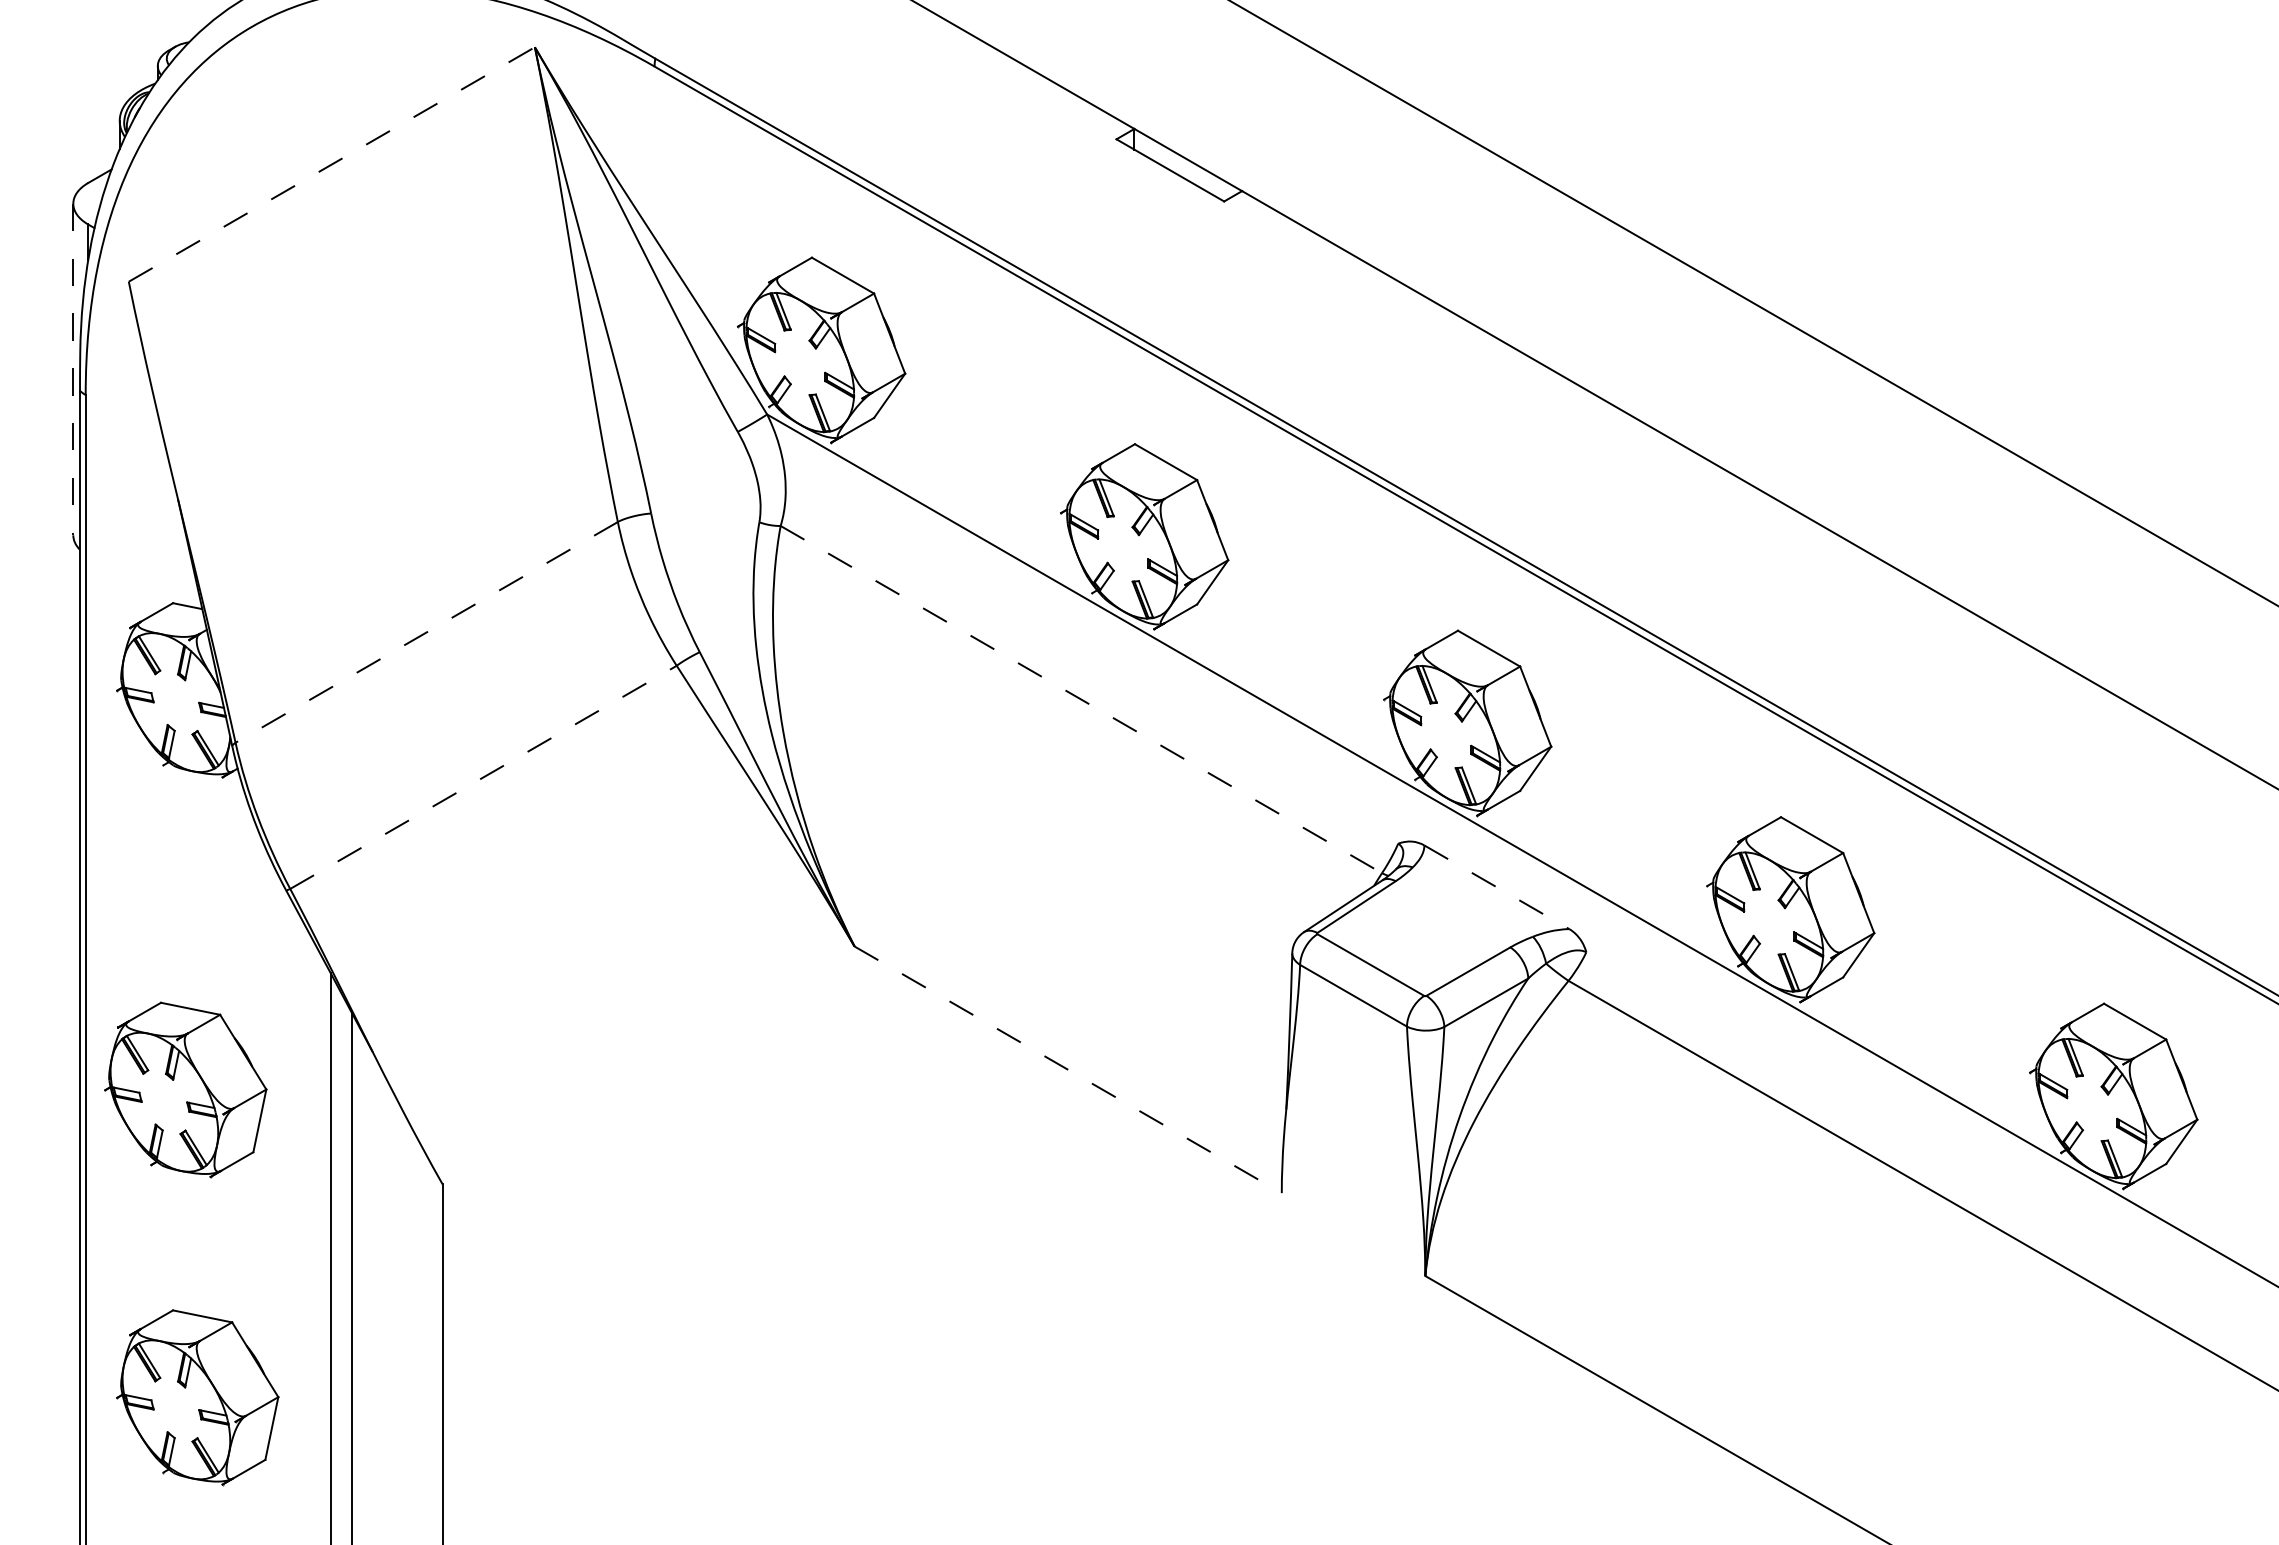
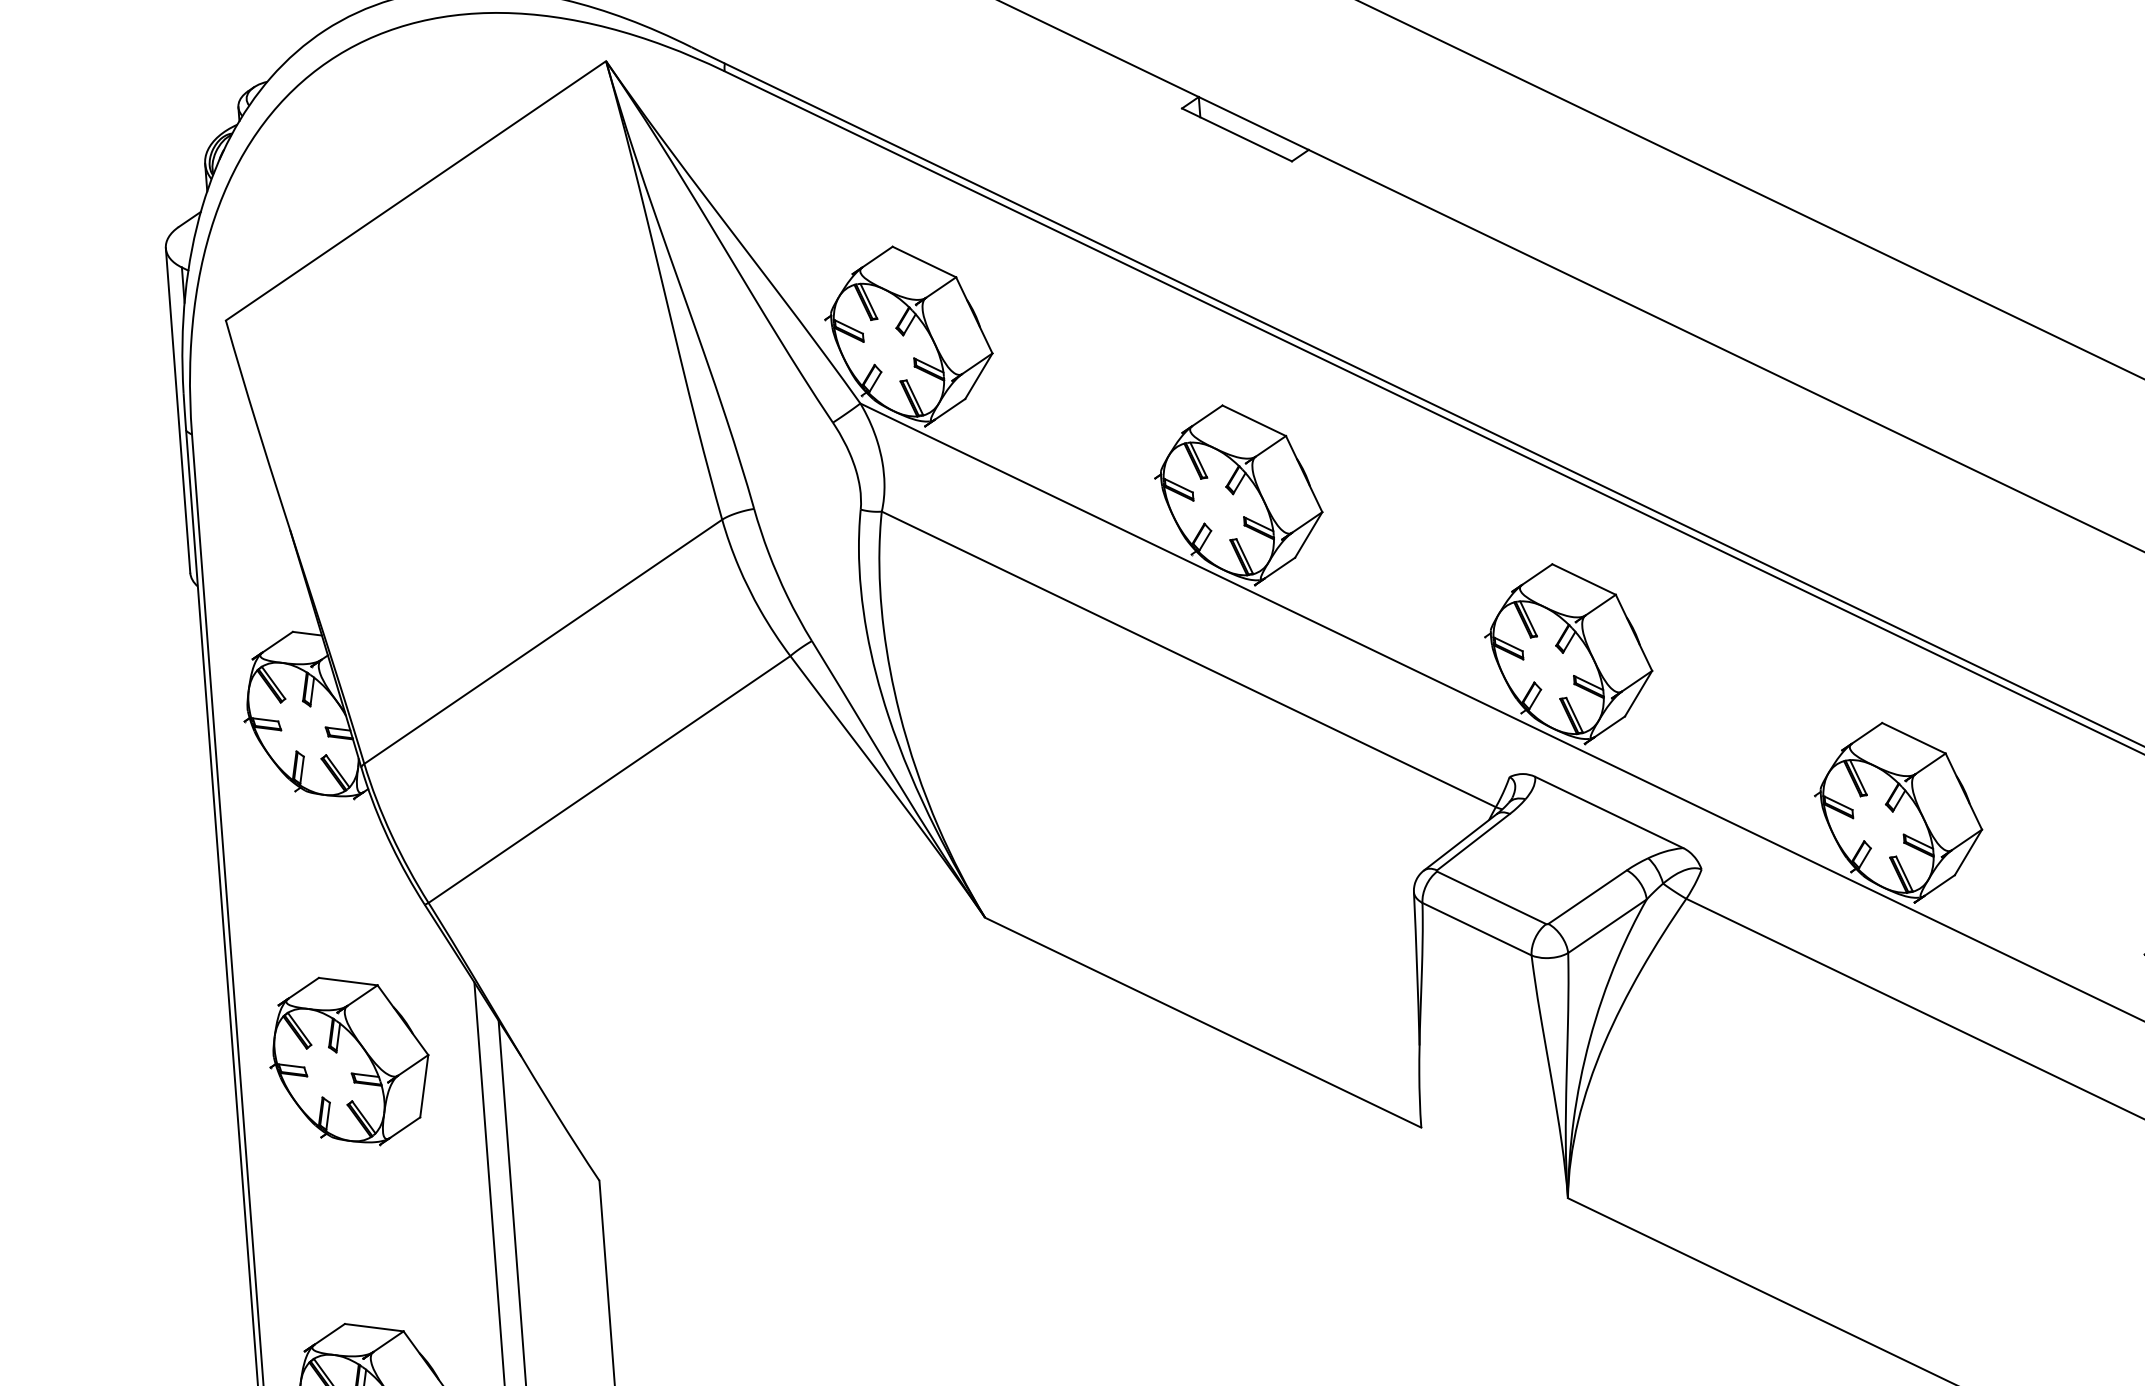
line: (332, 164) -> (416, 190), dashed -> solid
line: (73, 369) -> (178, 410), dashed -> solid
line: (426, 632) -> (543, 641), dashed -> solid
line: (1081, 699) -> (1188, 659), dashed -> solid
line: (483, 777) -> (609, 779), dashed -> solid
line: (1496, 887) -> (1608, 812), dashed -> solid
line: (1068, 1069) -> (1203, 1022), dashed -> solid
part: (185, 1089) -> (349, 1060), moved

